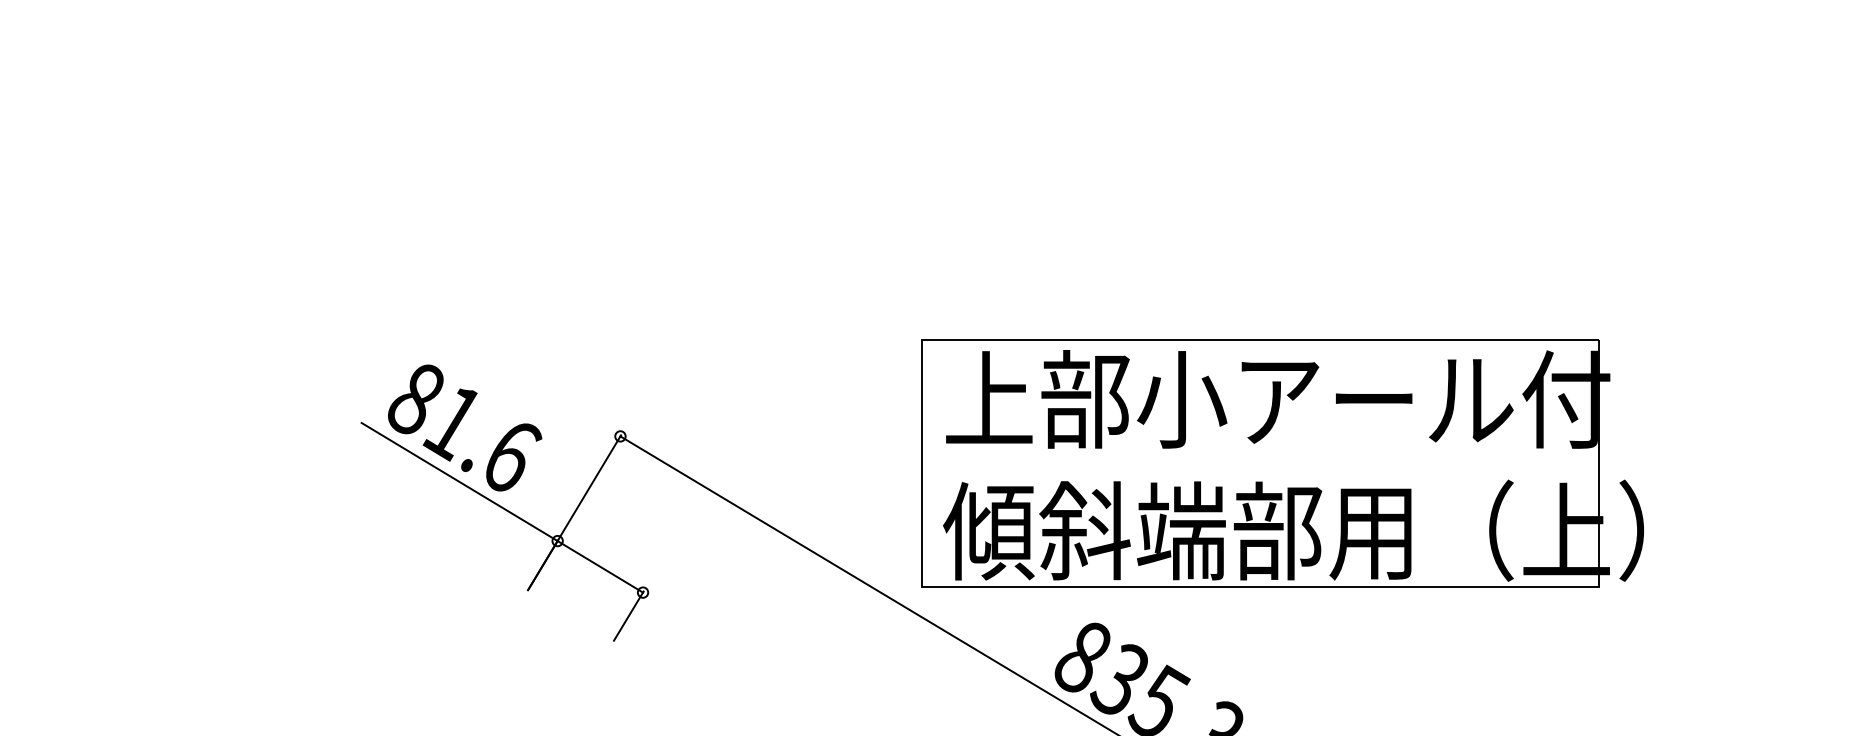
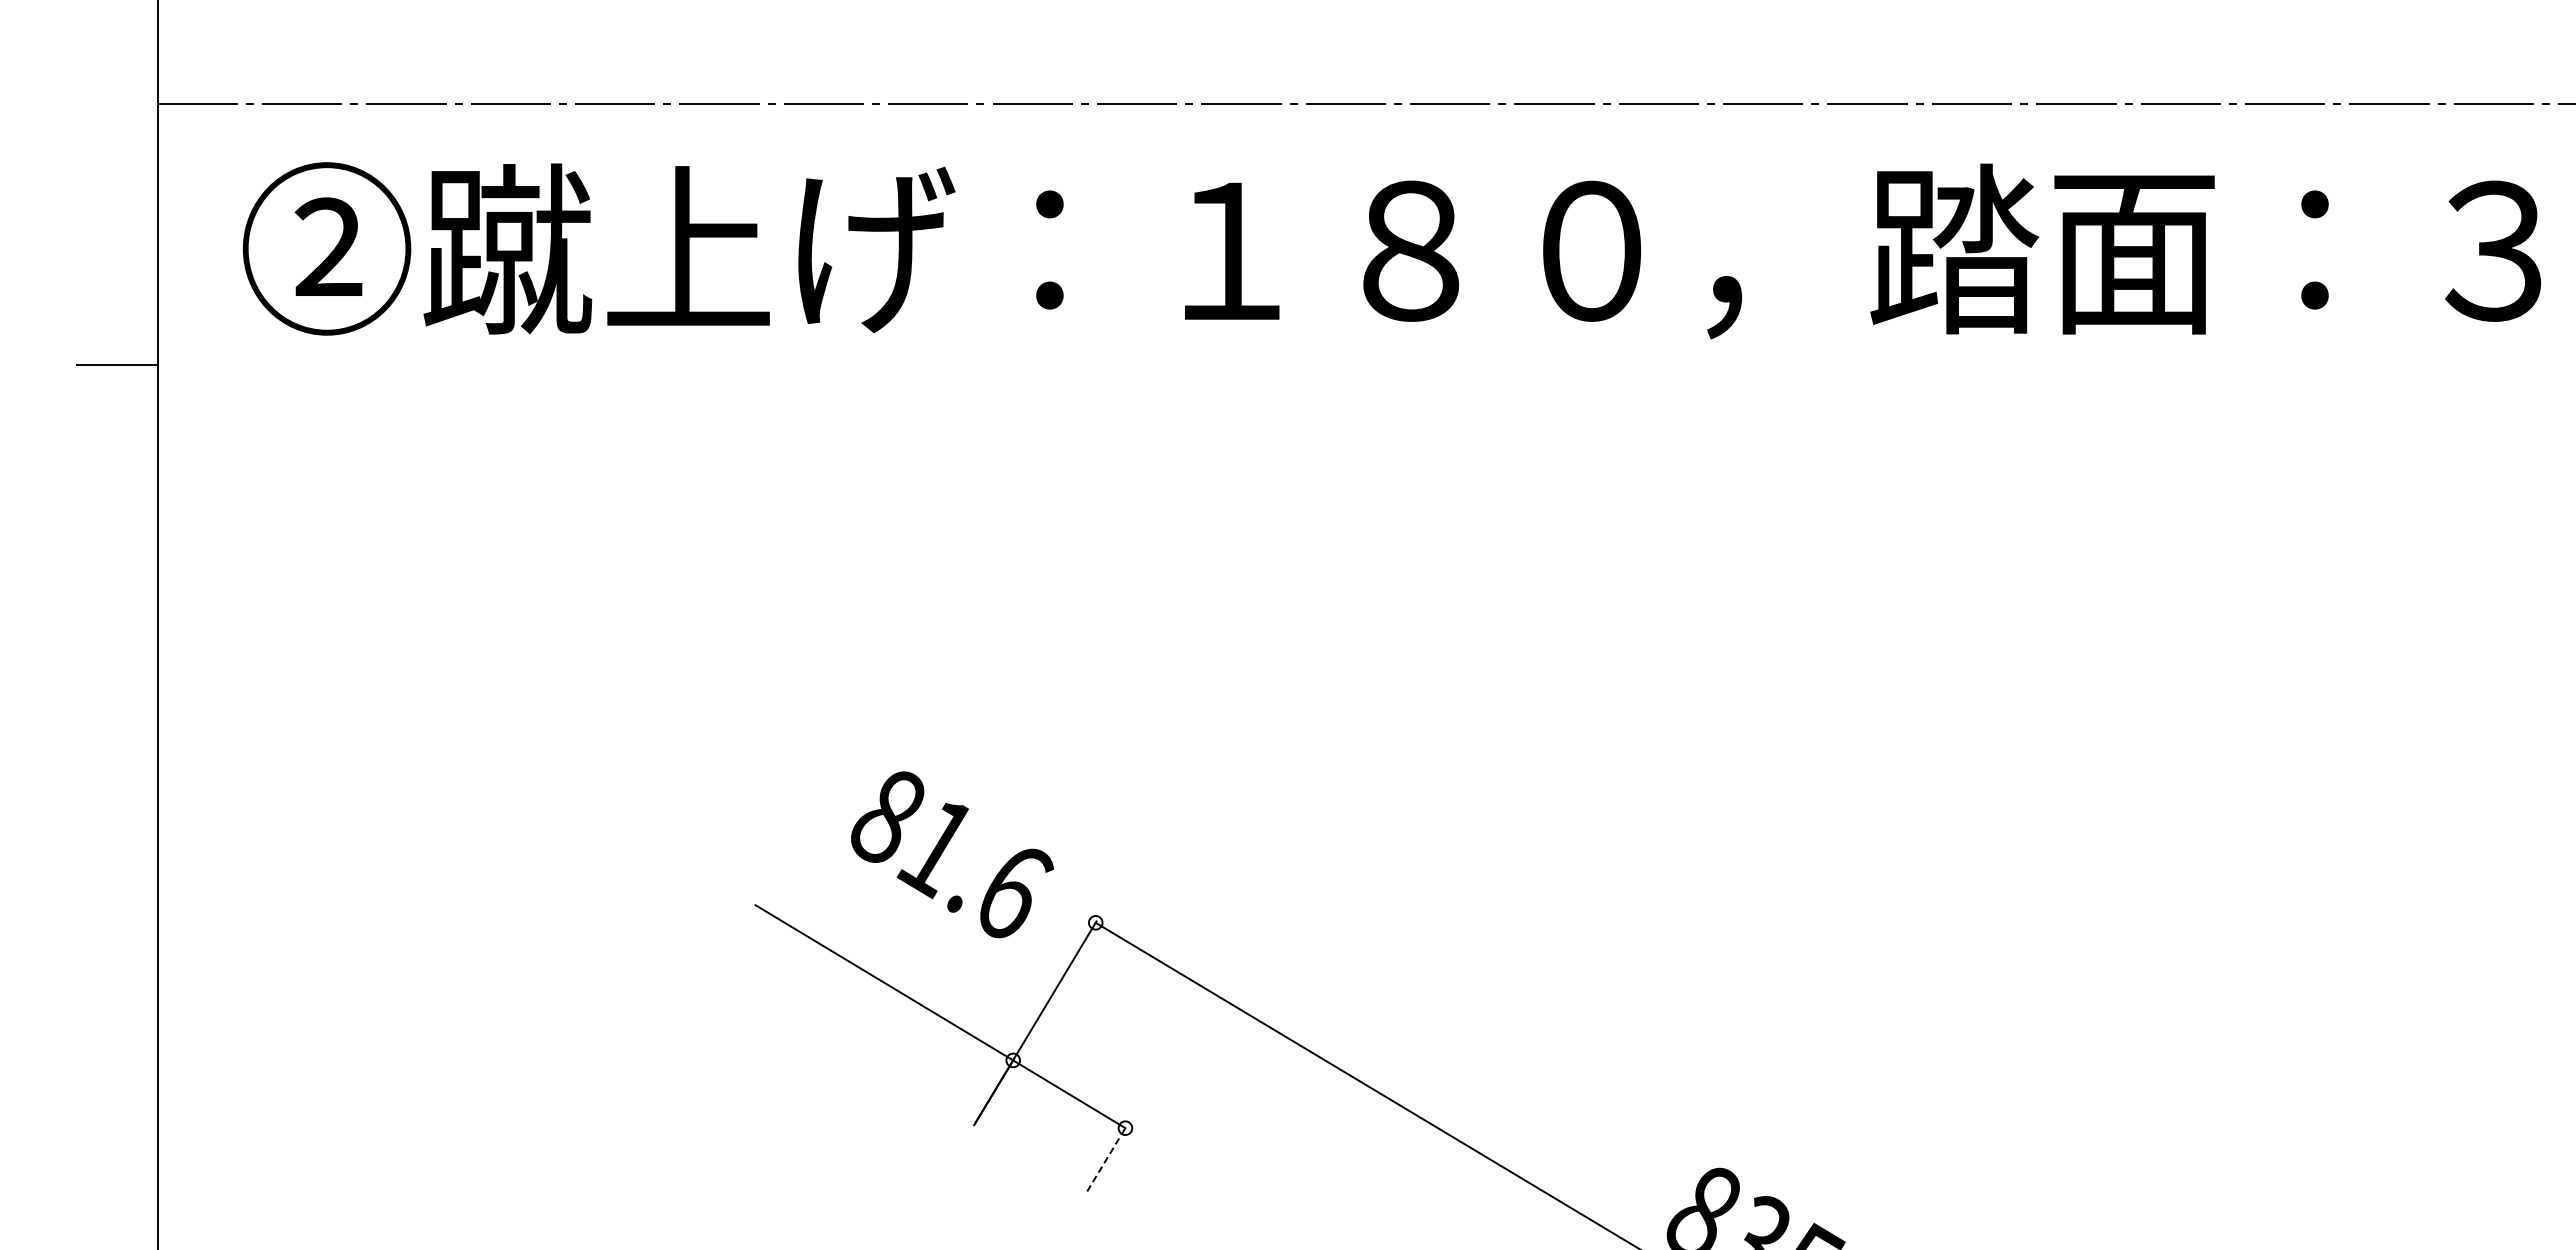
text: (465, 427) -> (952, 854), moved
part: (1282, 463) -> (1966, 958), removed
line: (628, 616) -> (1106, 1159), solid -> dashed

